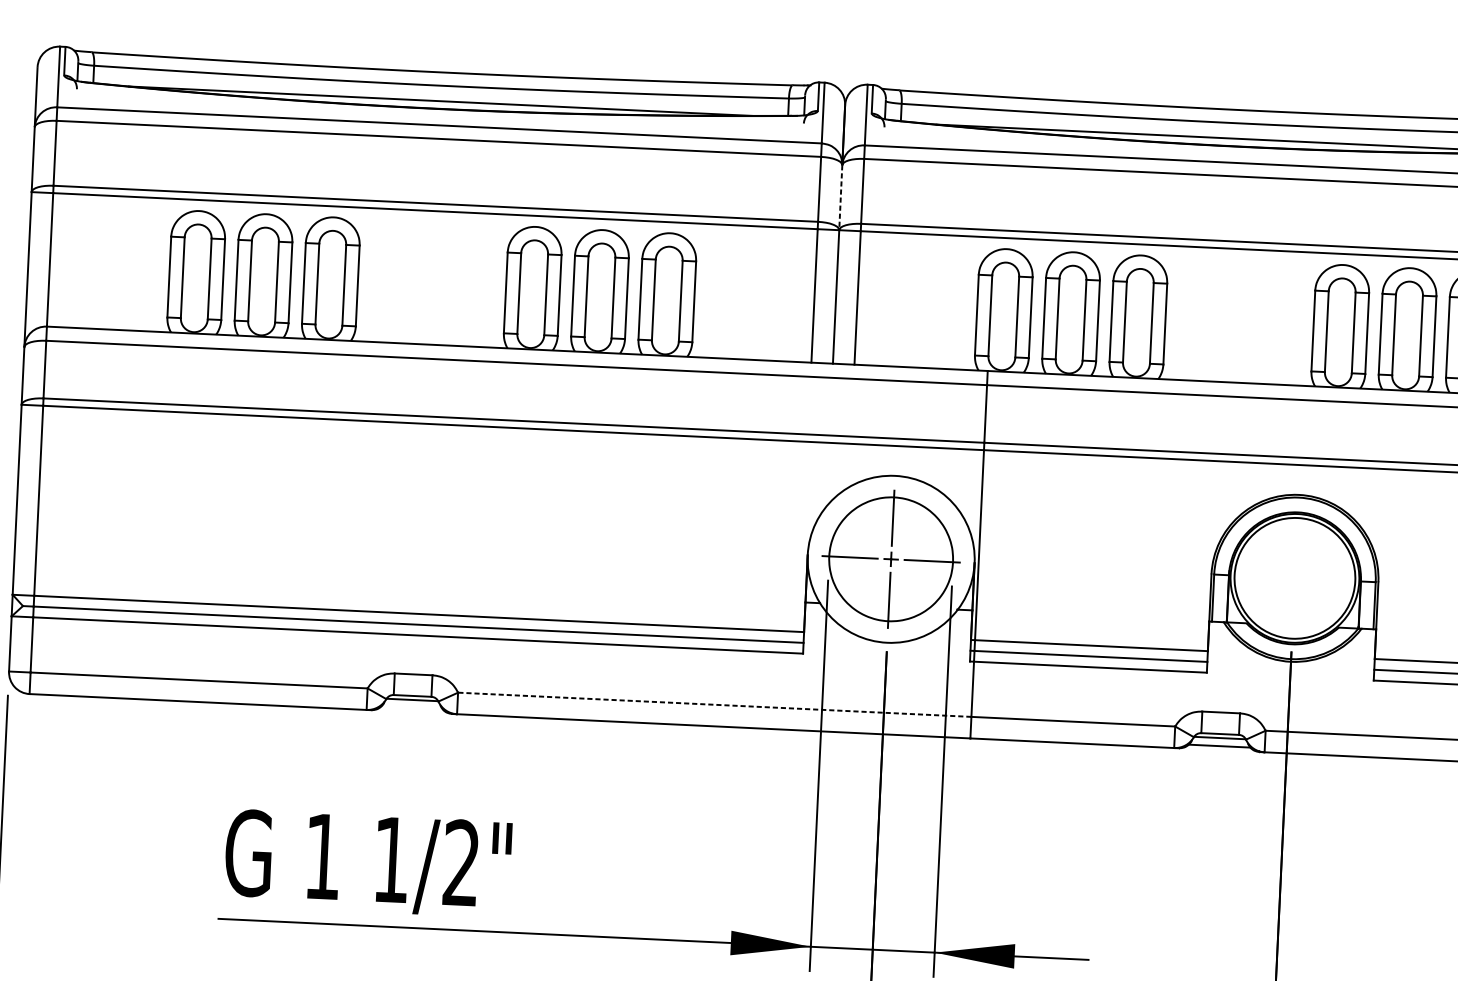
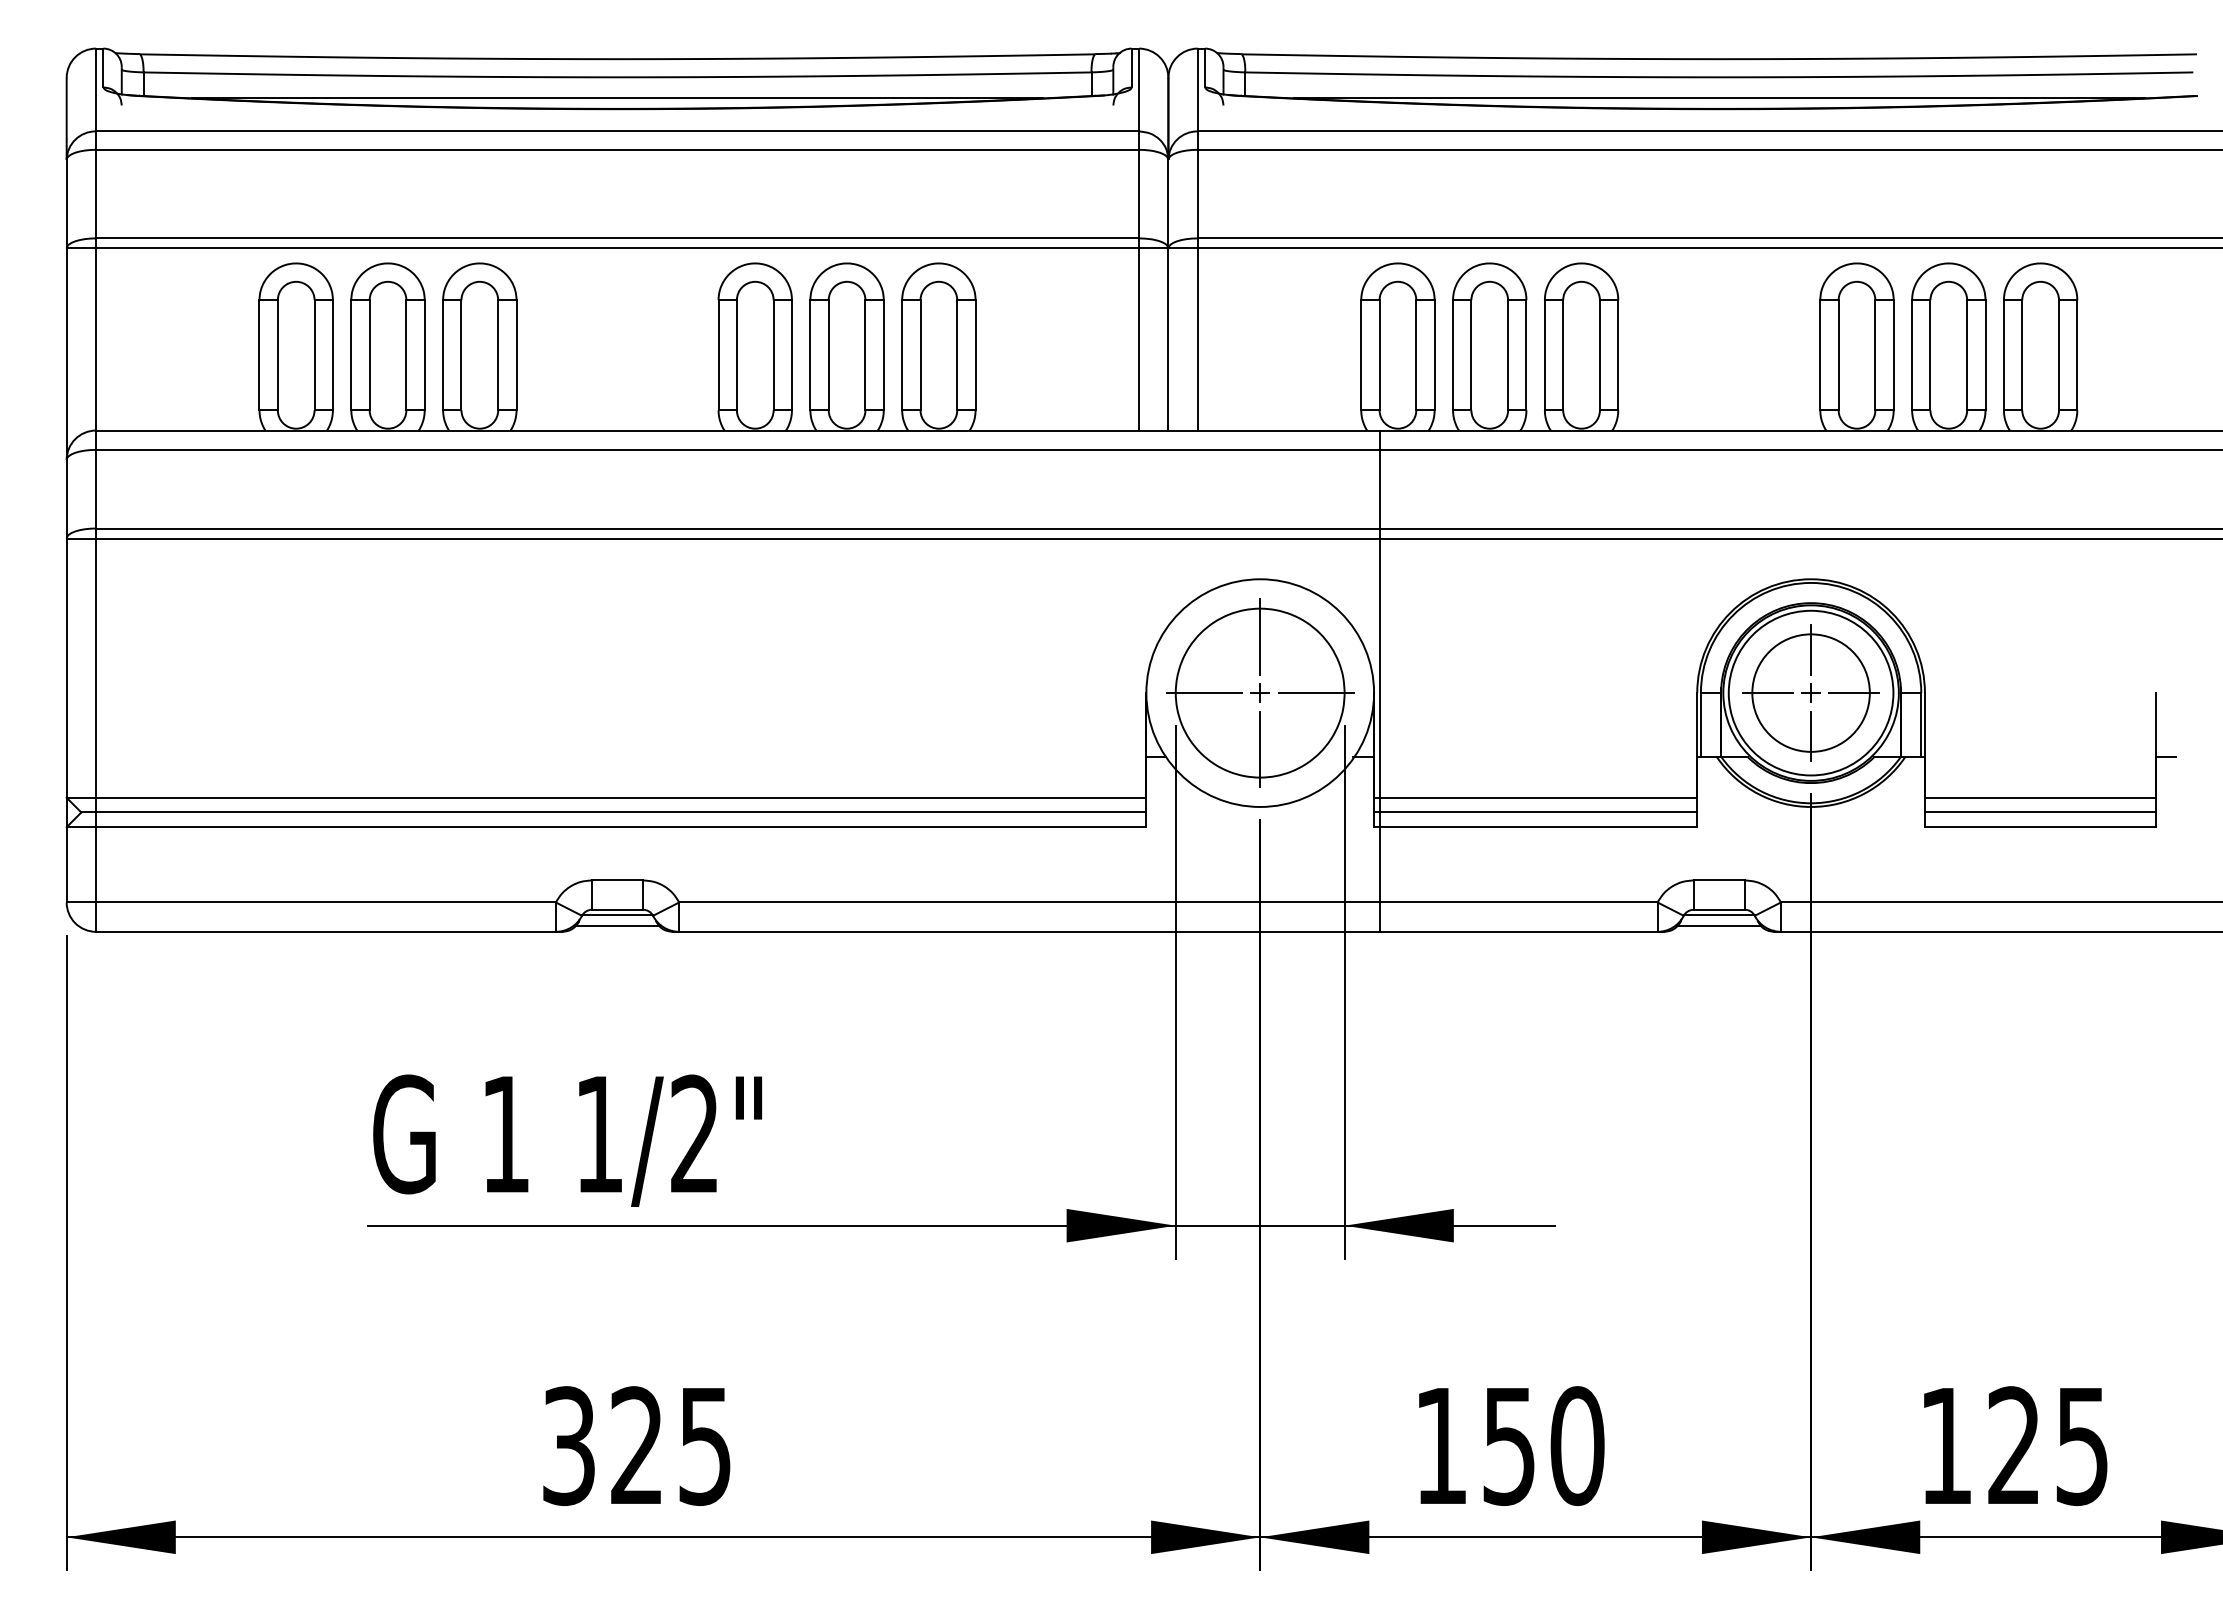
line: (840, 198) -> (1168, 204), dashed -> solid
part: (1294, 577) -> (1810, 692), added
line: (714, 704) -> (1028, 902), dashed -> solid
line: (411, 708) -> (617, 926), added

